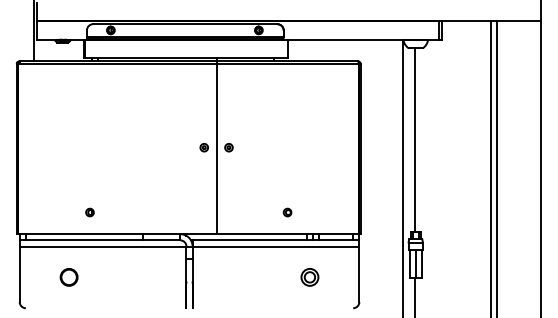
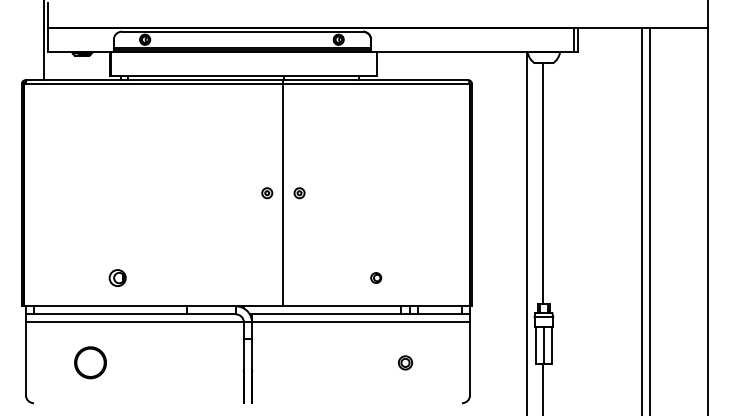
part: (89, 212) -> (117, 277), size x1.6
part: (68, 277) -> (89, 362), size x1.4
part: (309, 277) -> (404, 362), size x0.6

